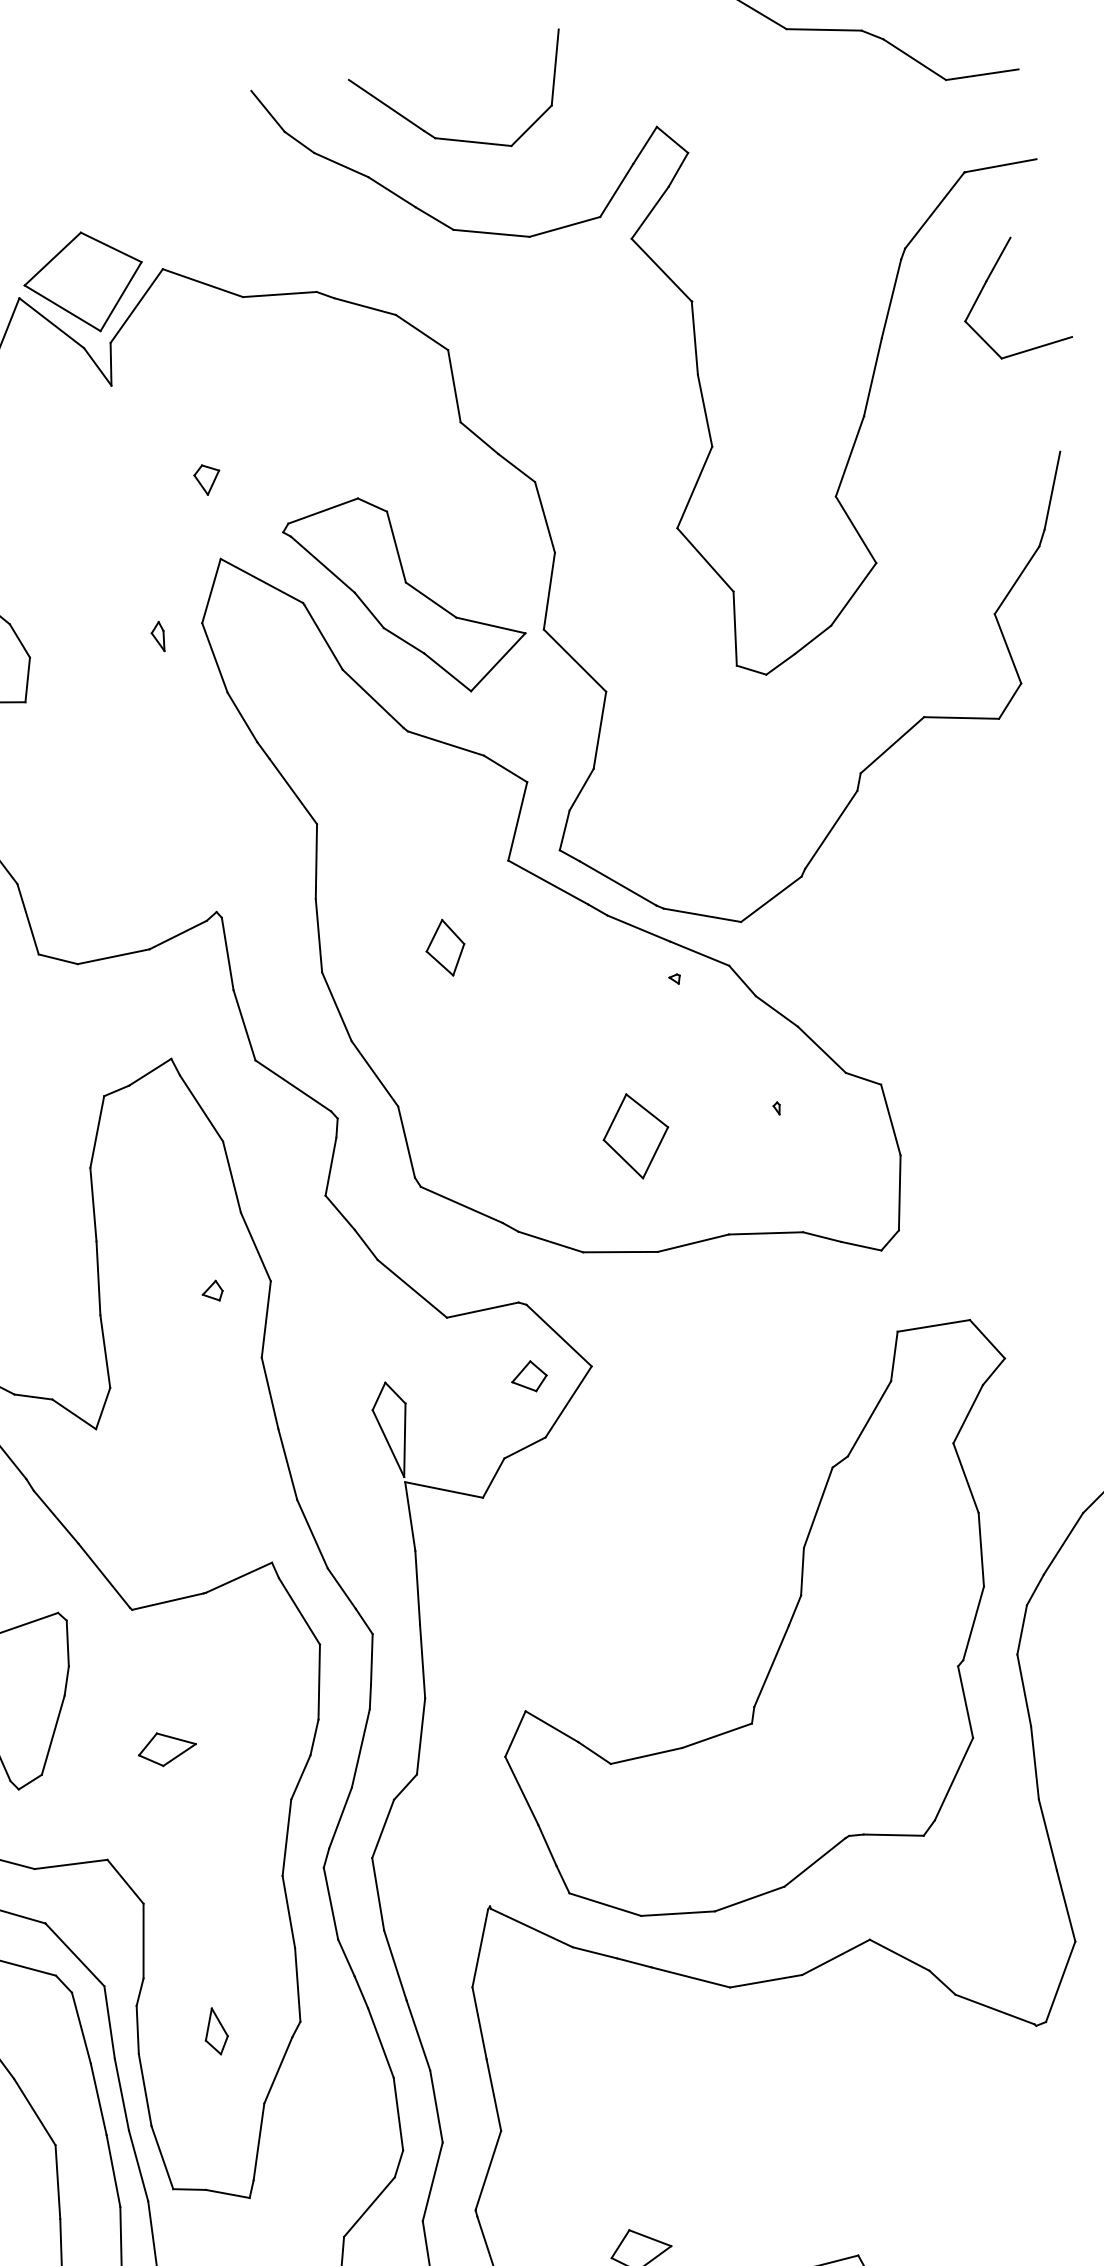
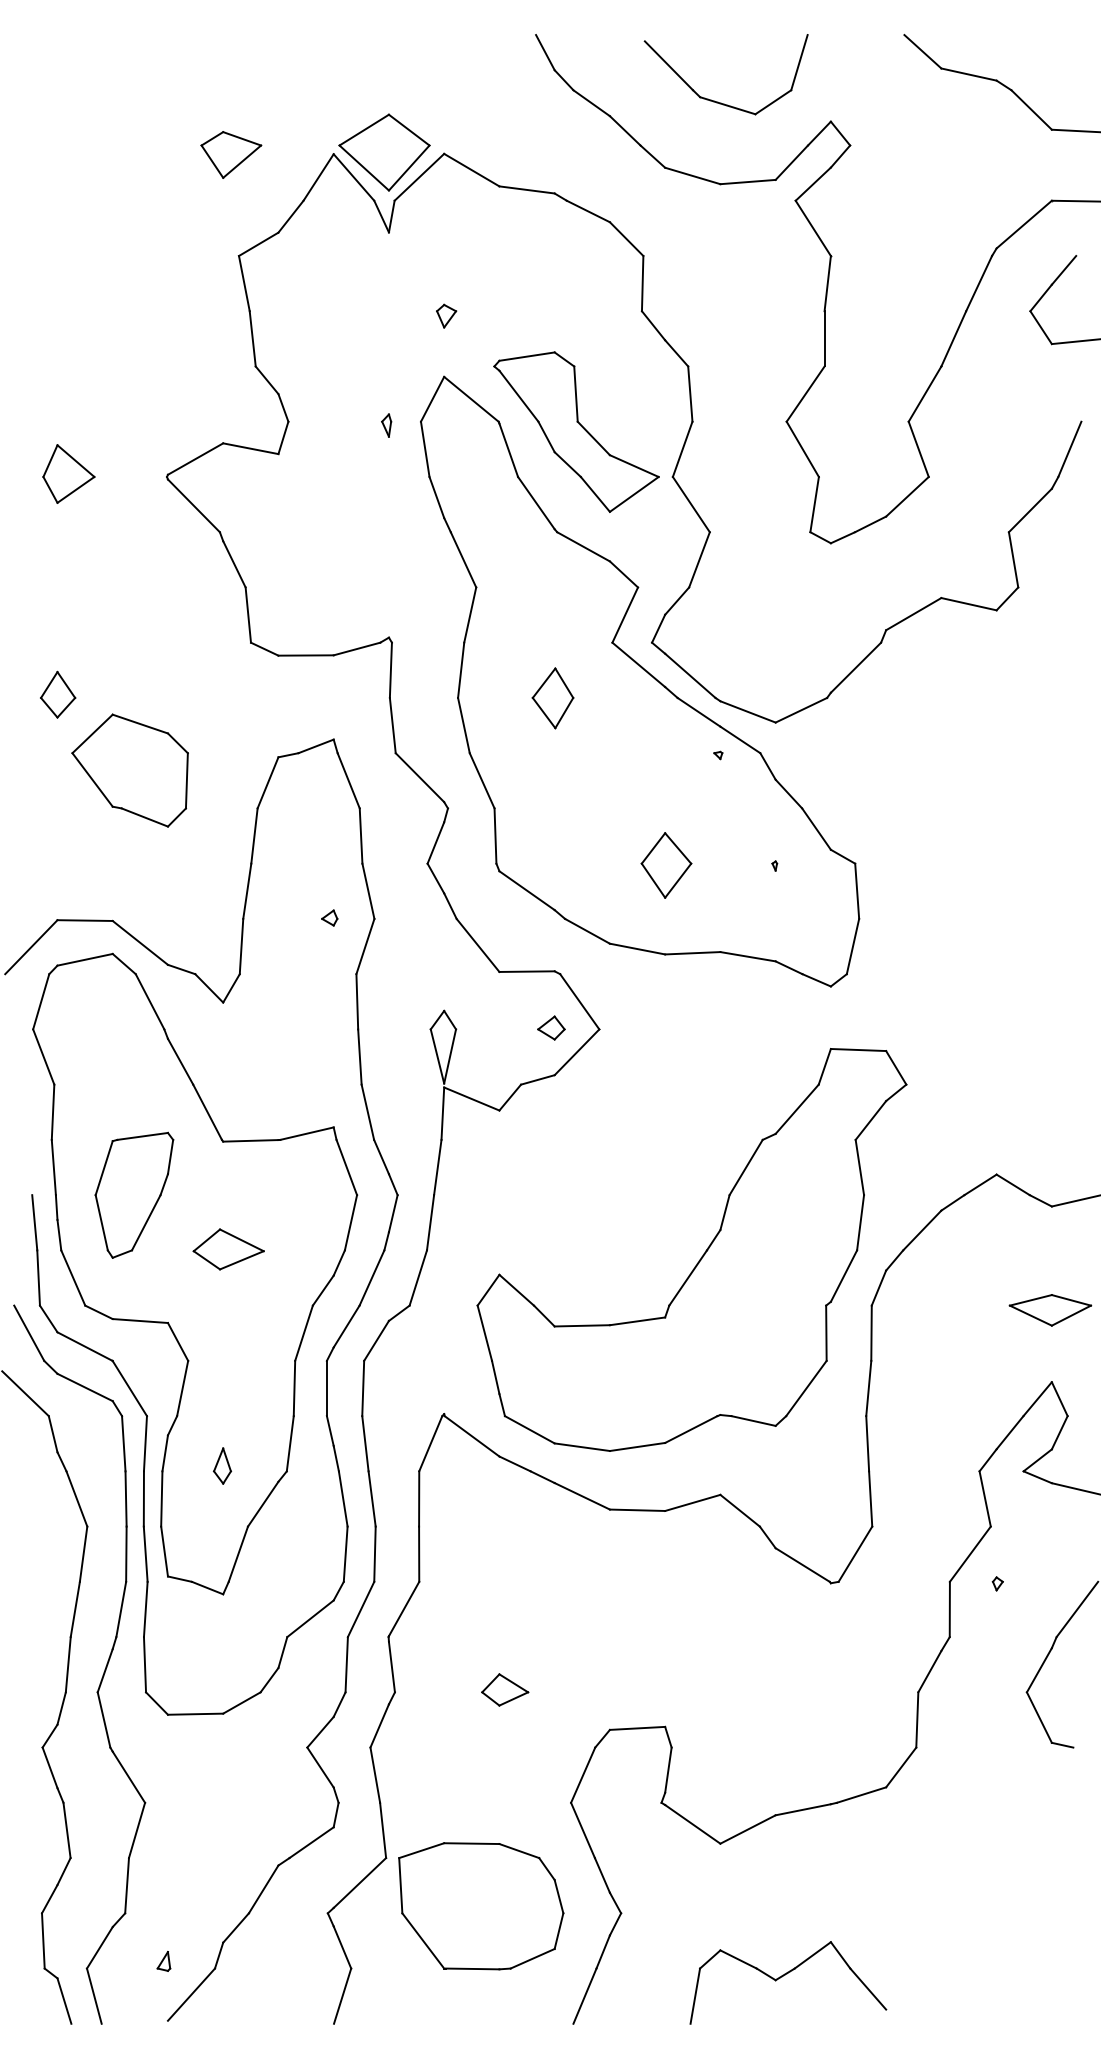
part: (460, 139) -> (718, 101), moved
part: (444, 947) -> (552, 697), size x1.4
part: (166, 1747) -> (228, 1248), size x1.6

